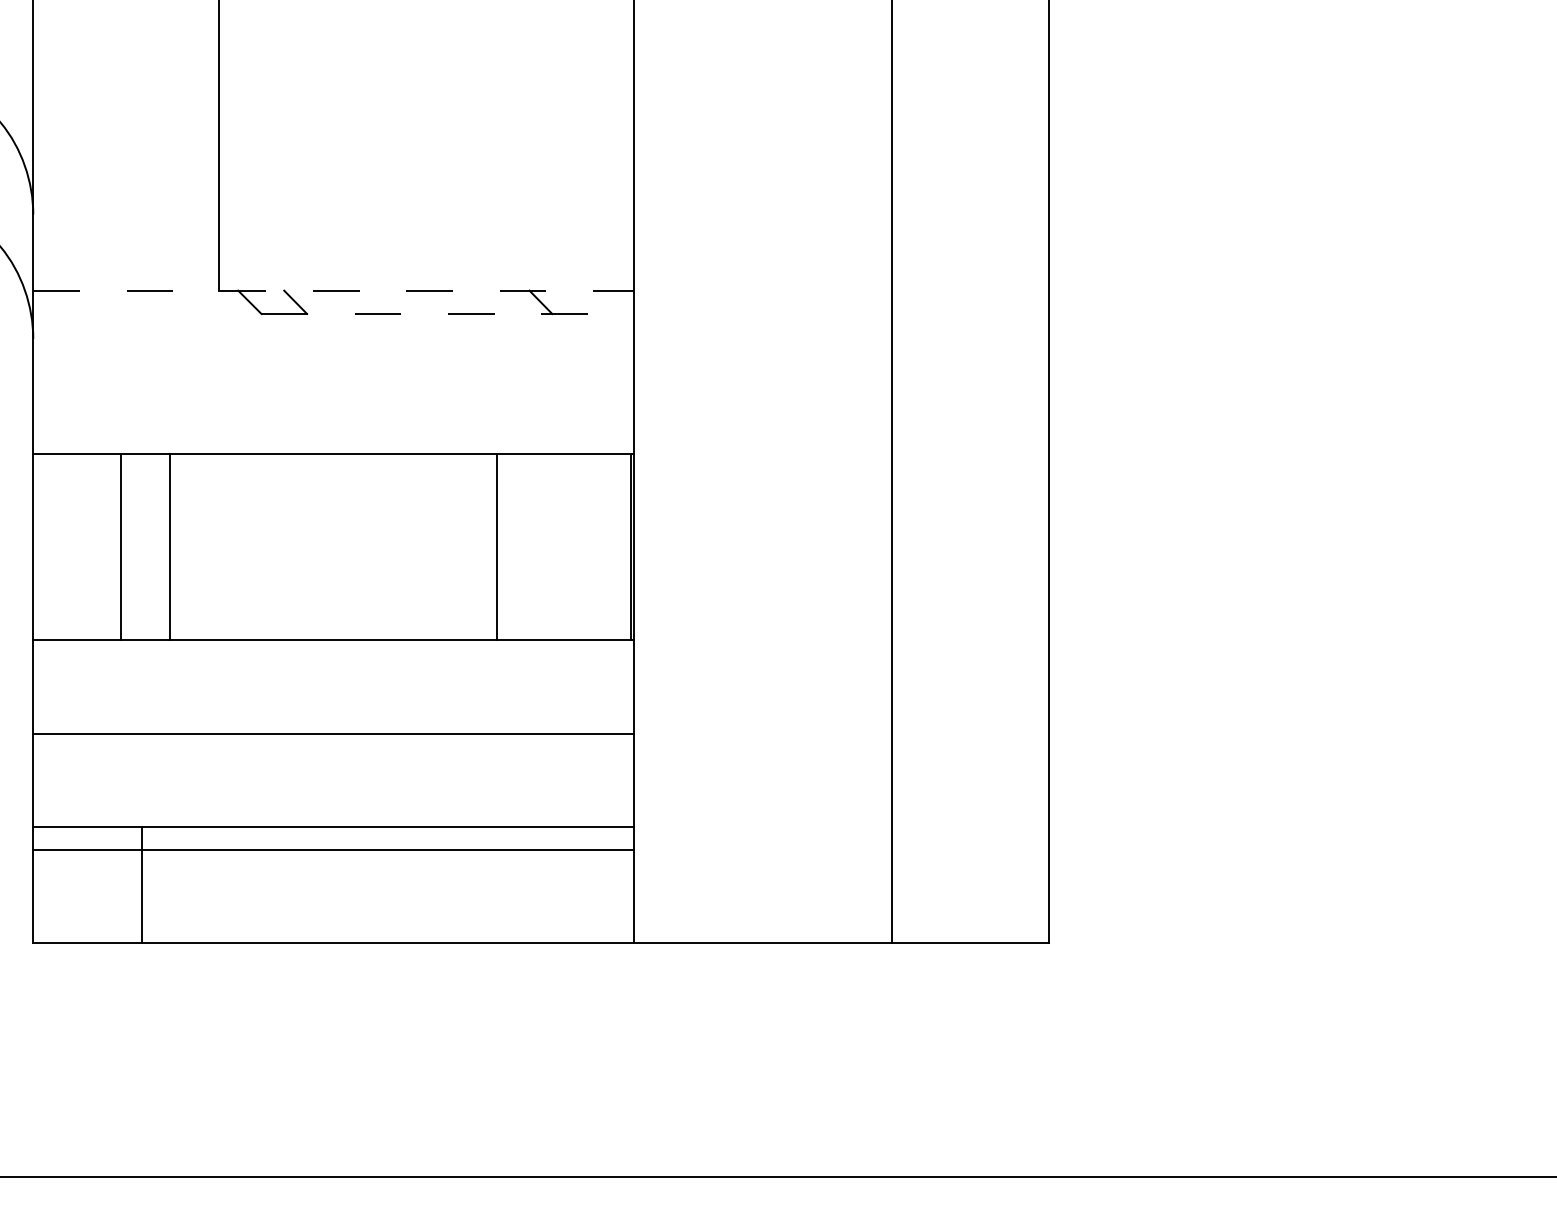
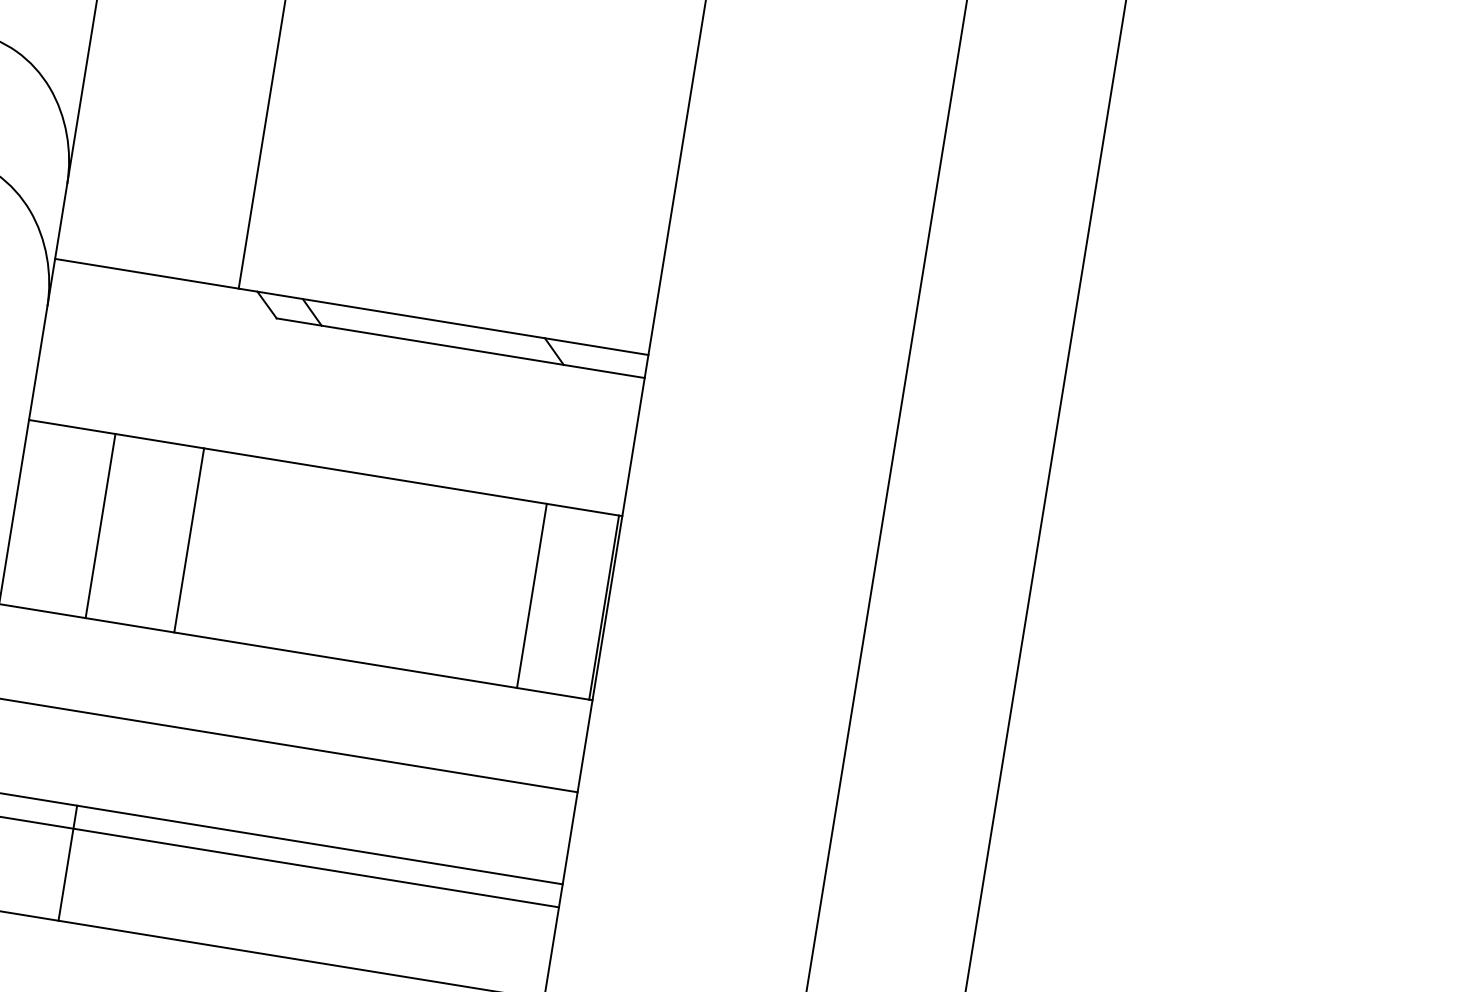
line: (333, 290) -> (351, 306), dashed -> solid
line: (448, 313) -> (461, 347), dashed -> solid
line: (169, 546) -> (189, 539), moved
line: (496, 546) -> (531, 595), moved

